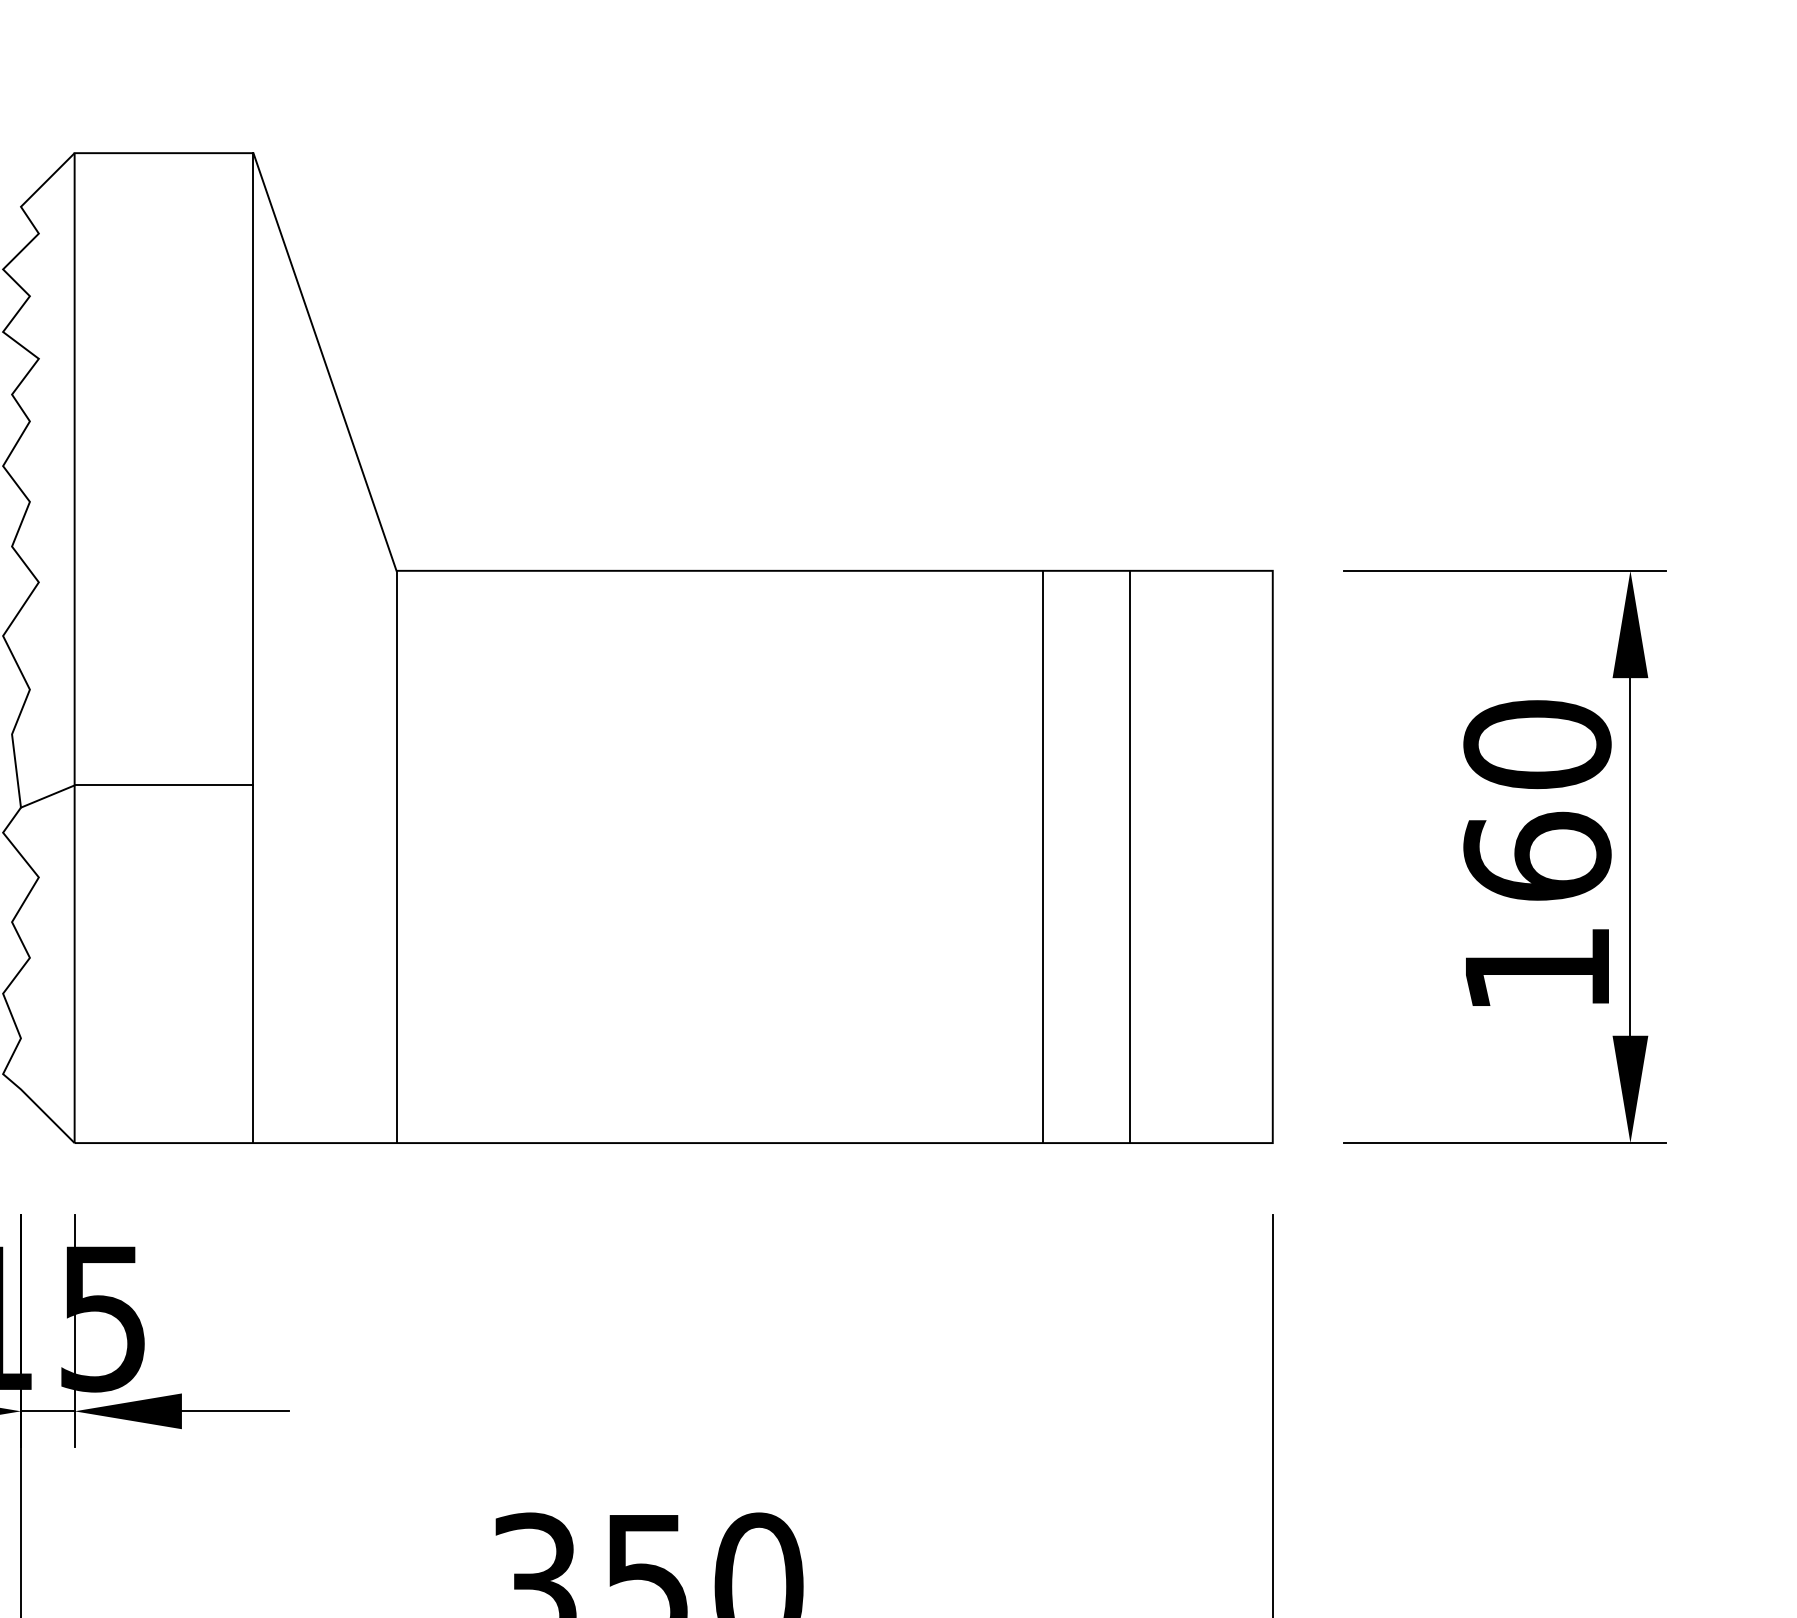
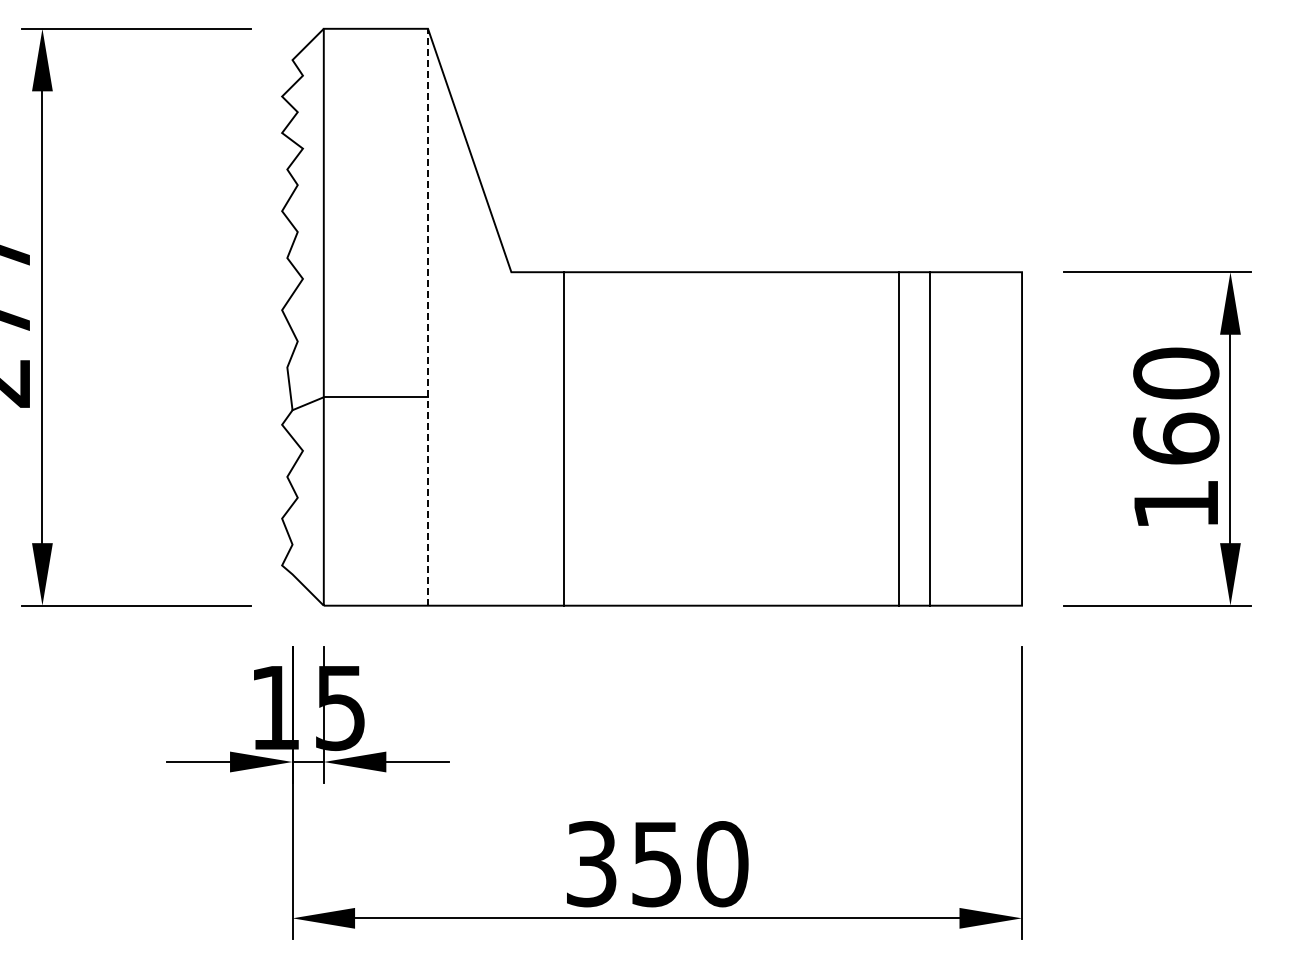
line: (254, 646) -> (428, 316), solid -> dashed
line: (396, 856) -> (564, 438), moved
line: (1043, 856) -> (930, 438), moved
line: (1129, 856) -> (898, 438), moved

